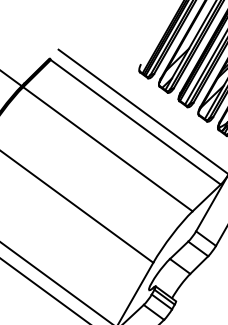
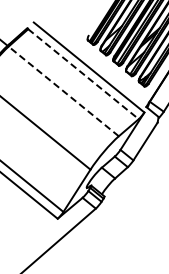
line: (135, 122) -> (83, 74), solid -> dashed
line: (107, 149) -> (63, 91), solid -> dashed

